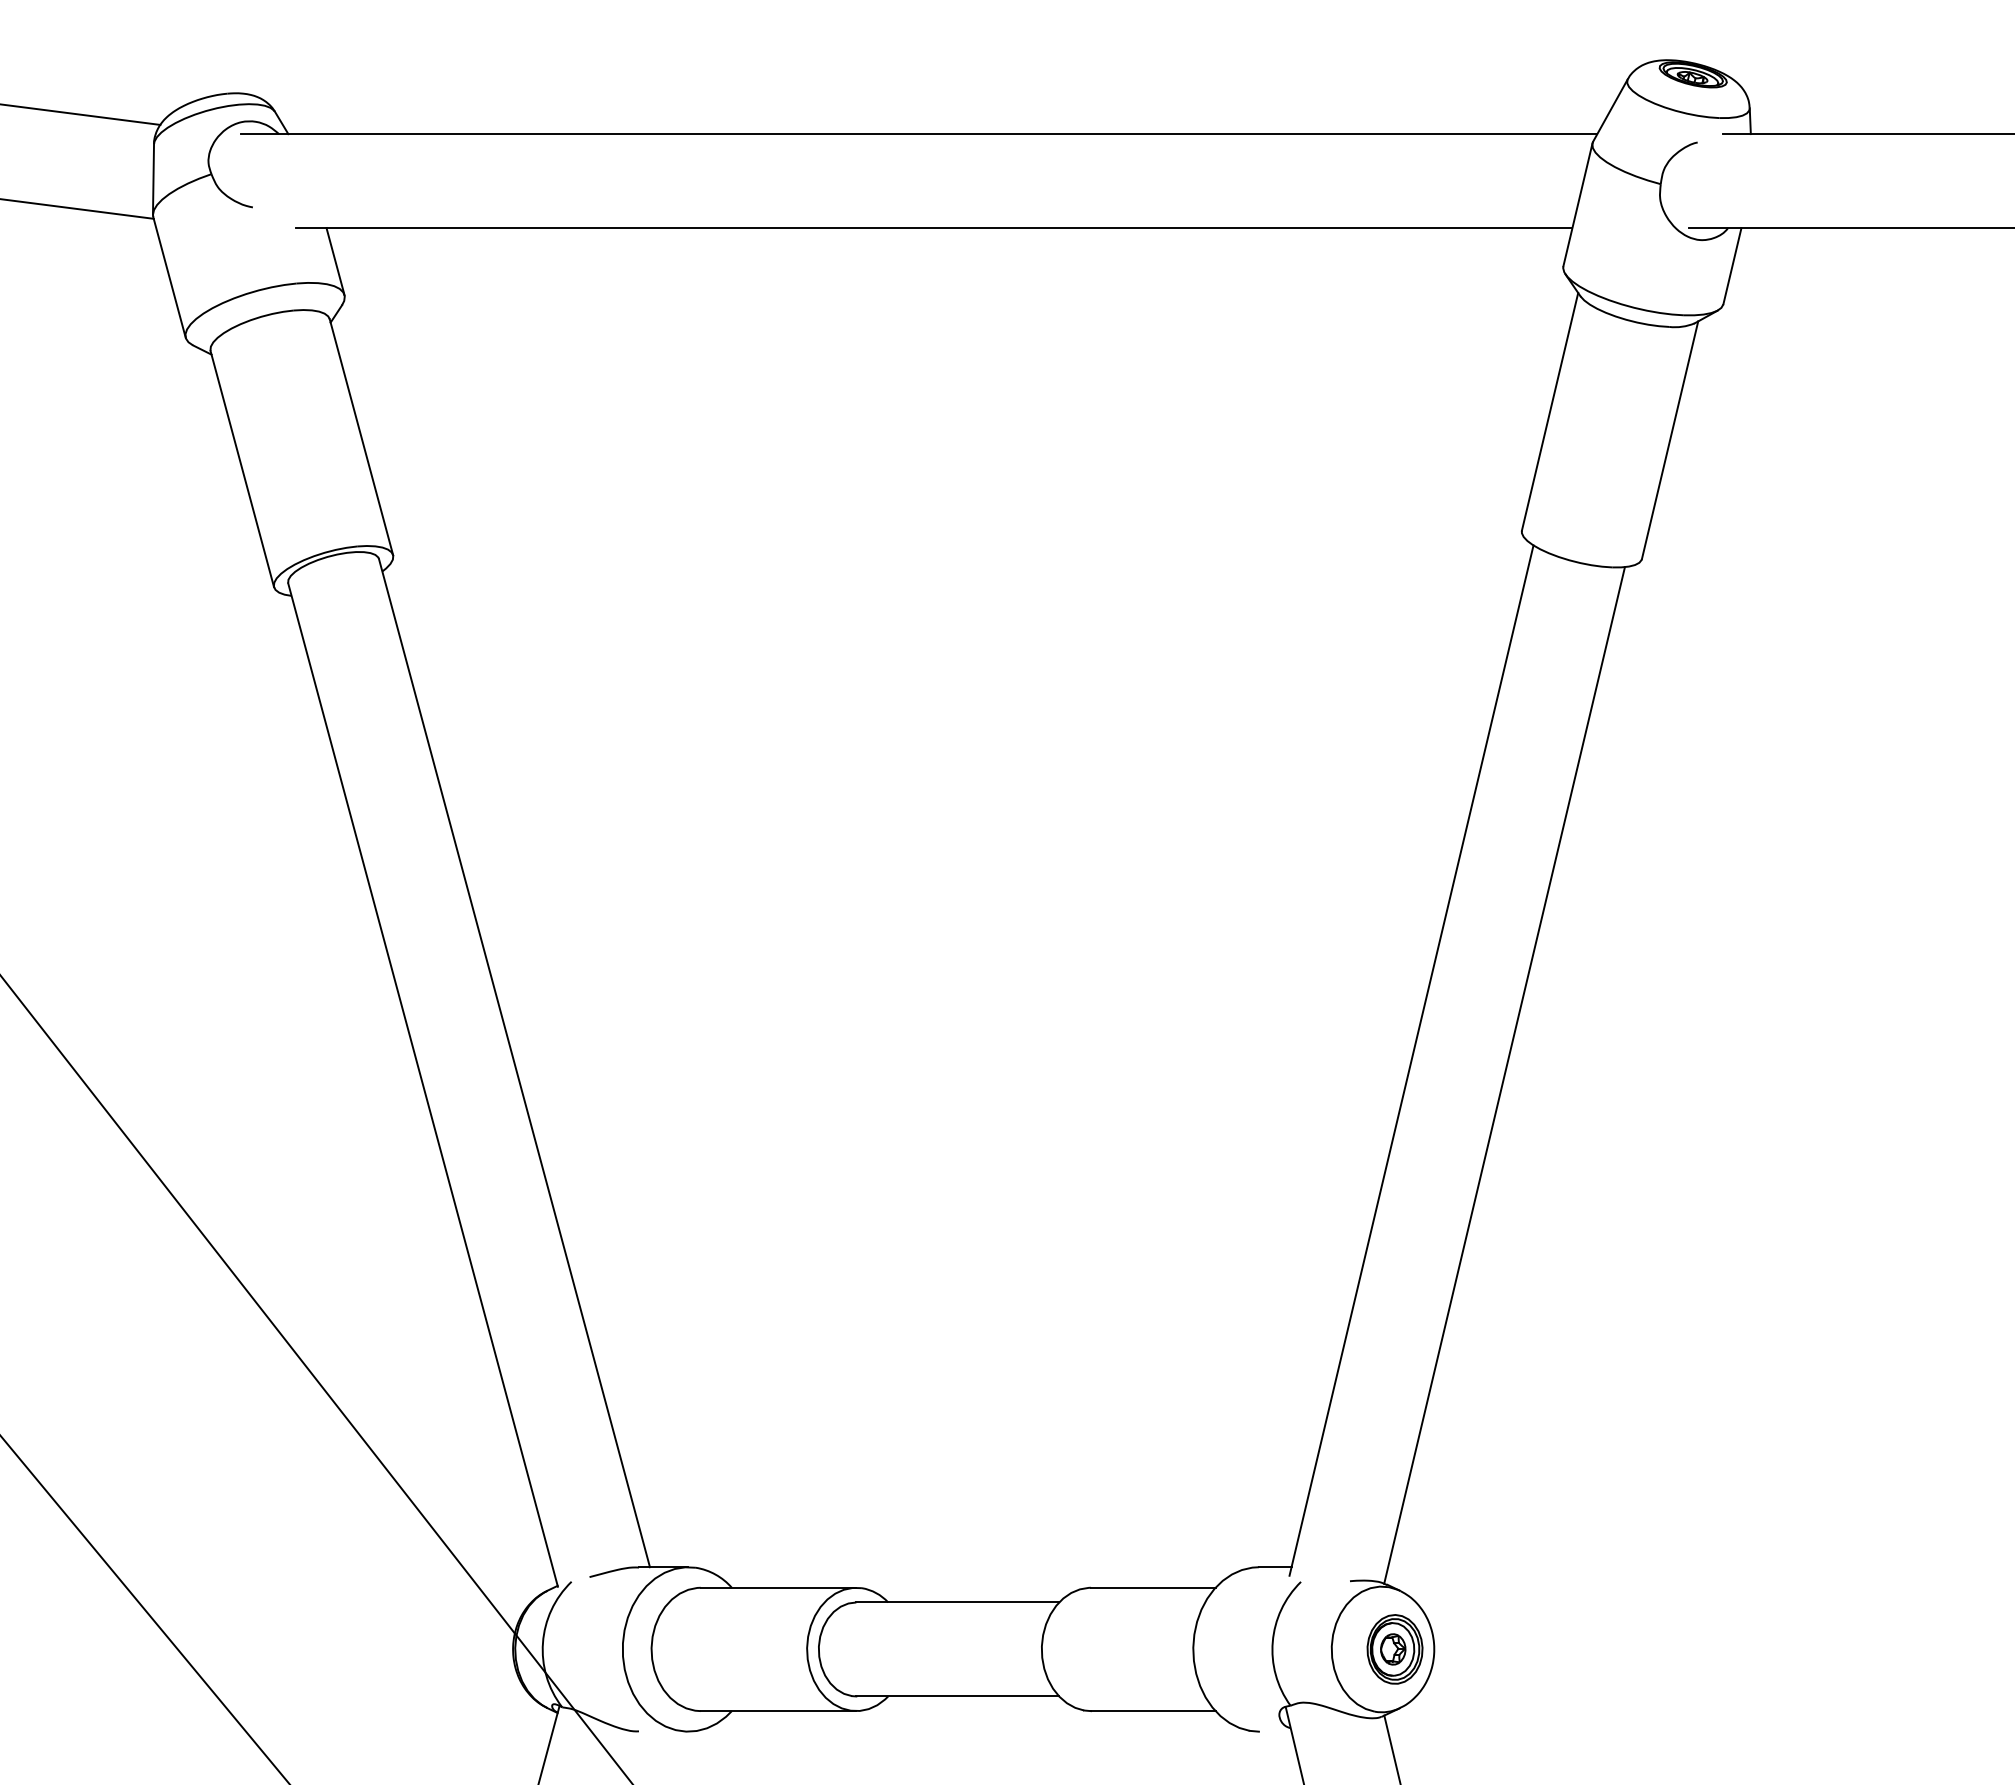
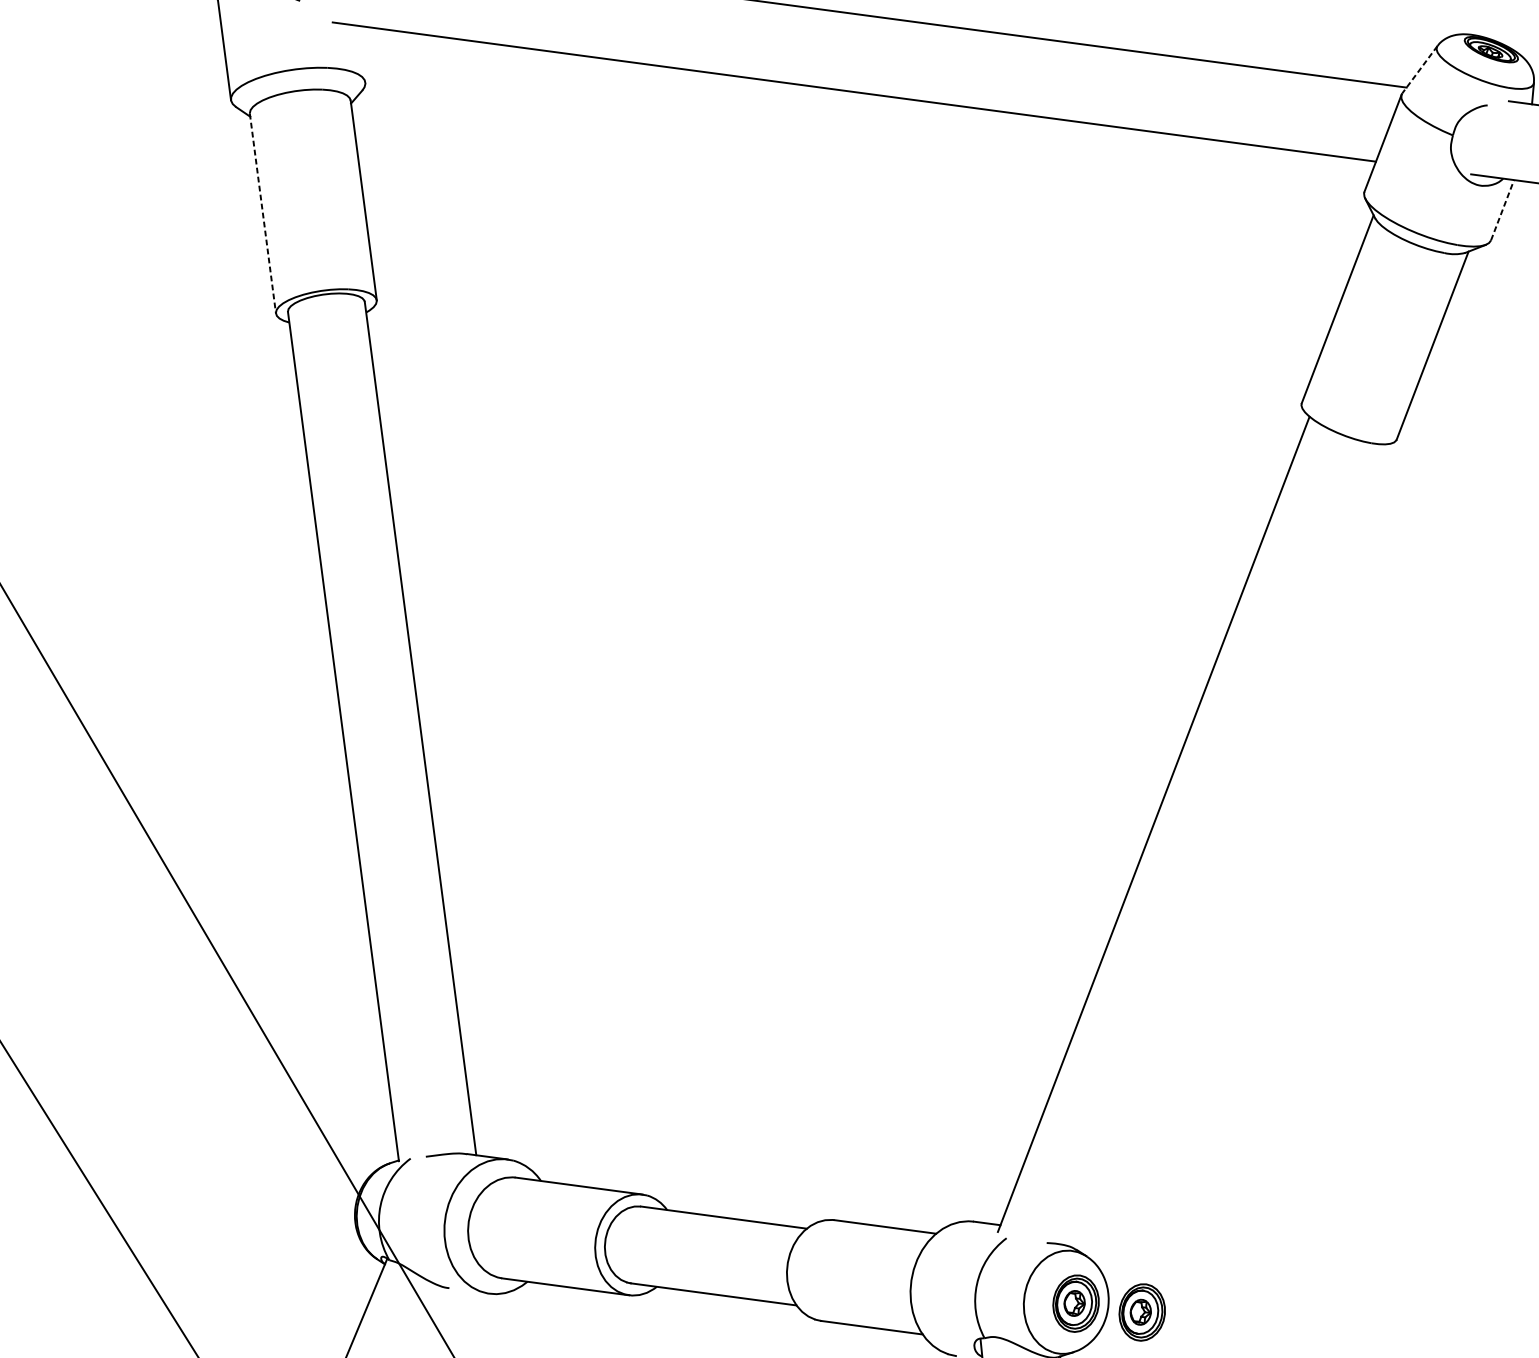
line: (1610, 110) -> (1419, 69), solid -> dashed
line: (335, 261) -> (361, 54), removed
line: (1732, 265) -> (1502, 209), solid -> dashed
line: (242, 469) -> (263, 213), solid -> dashed
line: (1504, 1075) -> (1228, 846), removed
part: (1475, 1649) -> (1141, 1312), added

